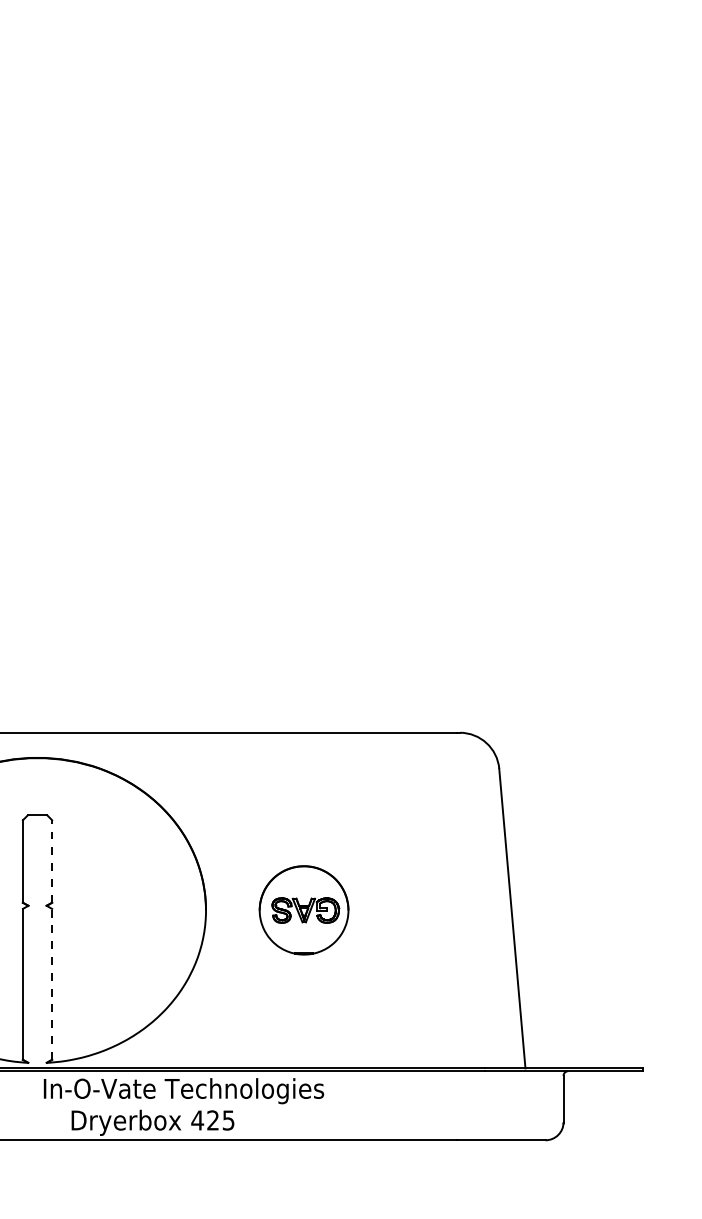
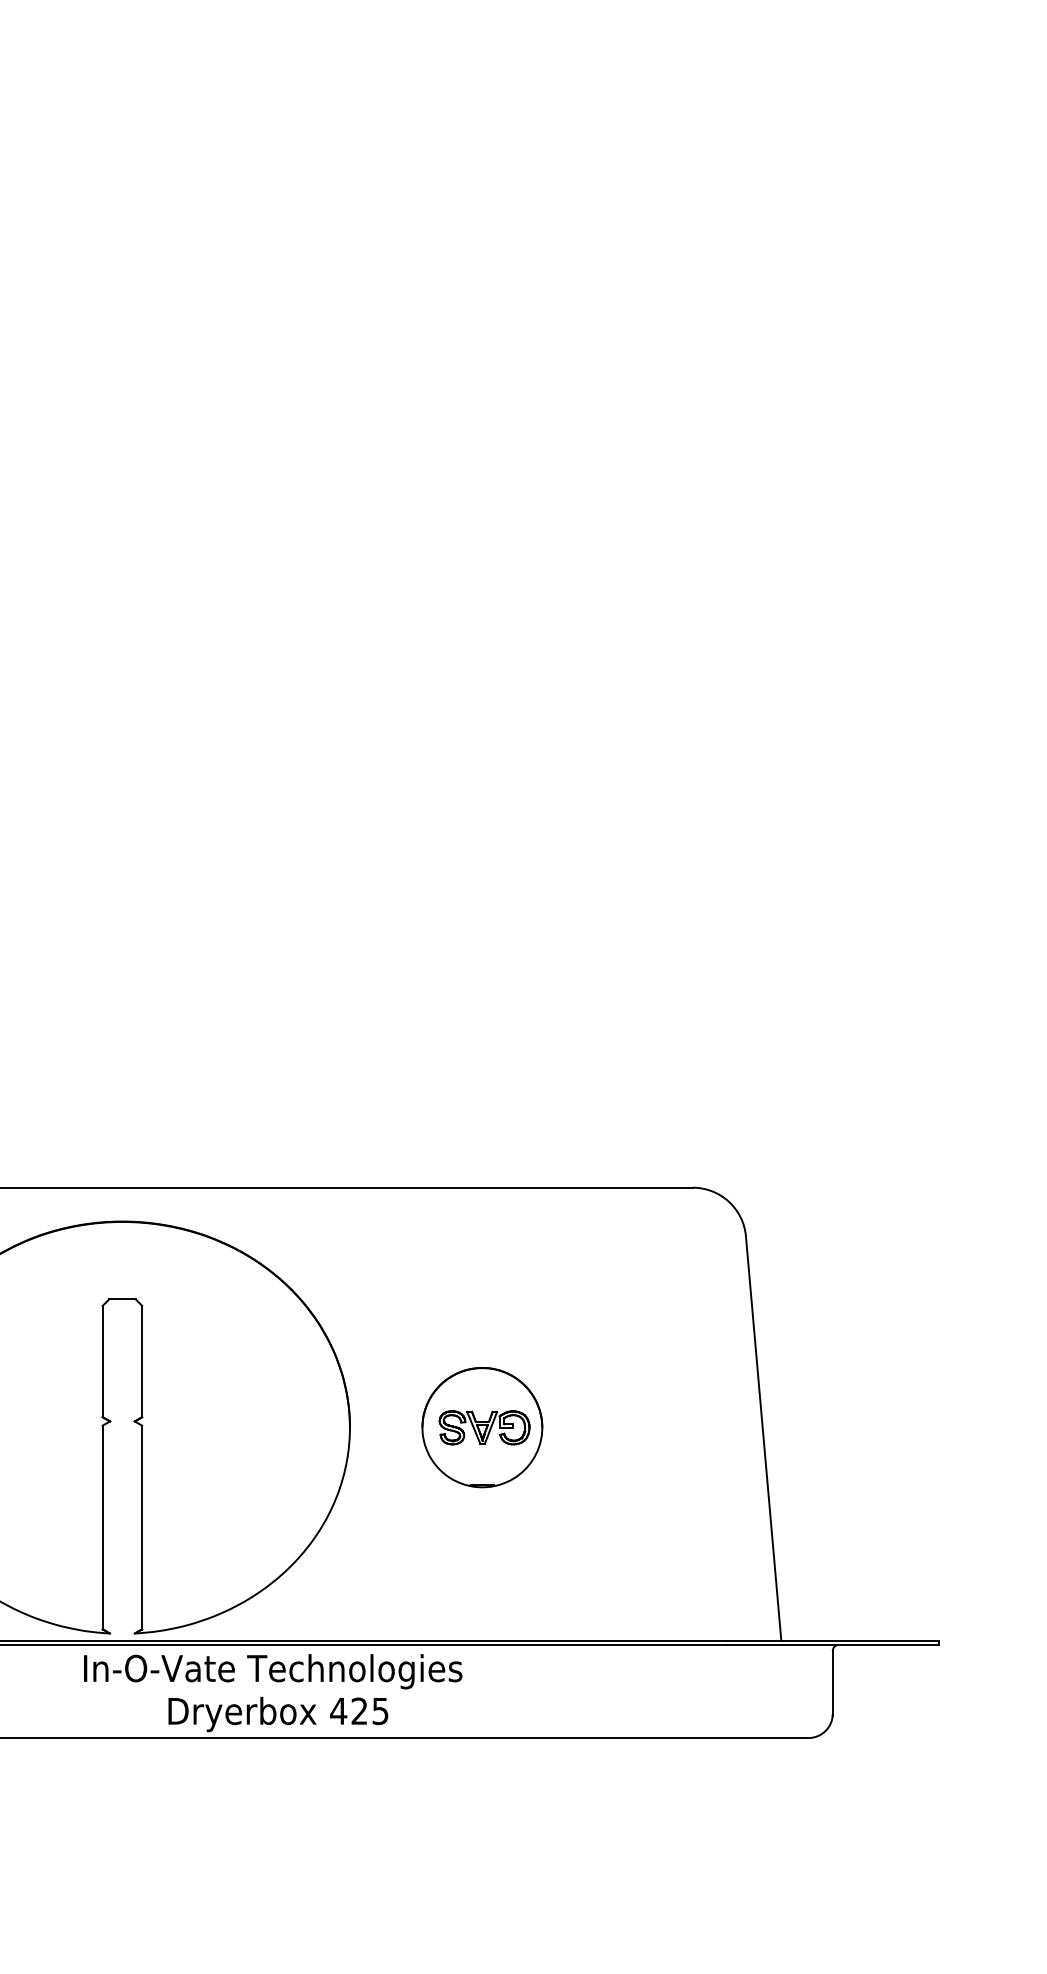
line: (52, 861) -> (142, 1361), dashed -> solid
line: (52, 984) -> (142, 1527), dashed -> solid
text: (184, 1091) -> (273, 1671), moved

